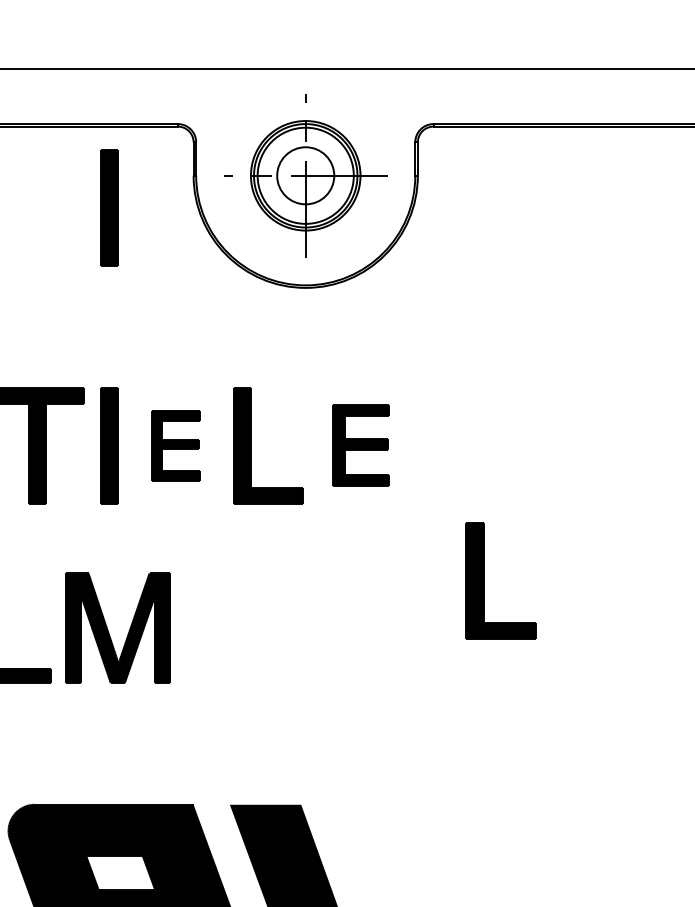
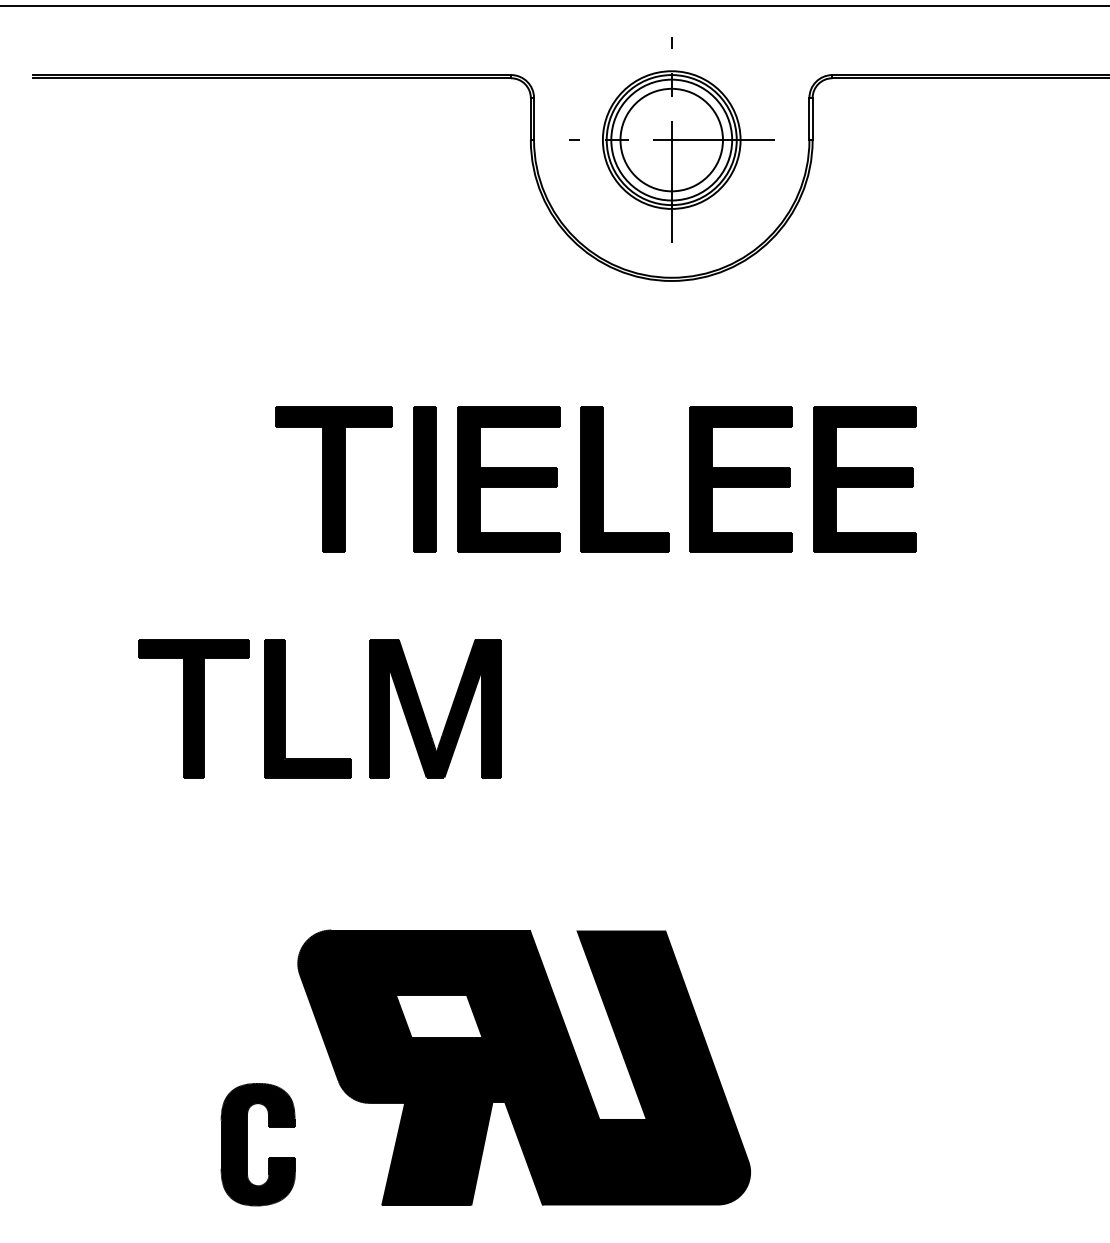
circle: (305, 175) -> (671, 139), size x1.43
part: (109, 207) -> (424, 180), removed
part: (175, 445) -> (508, 479), size x1.67
part: (360, 445) -> (740, 479), size x1.43
part: (459, 445) -> (864, 479), added
part: (483, 581) -> (895, 649), removed

